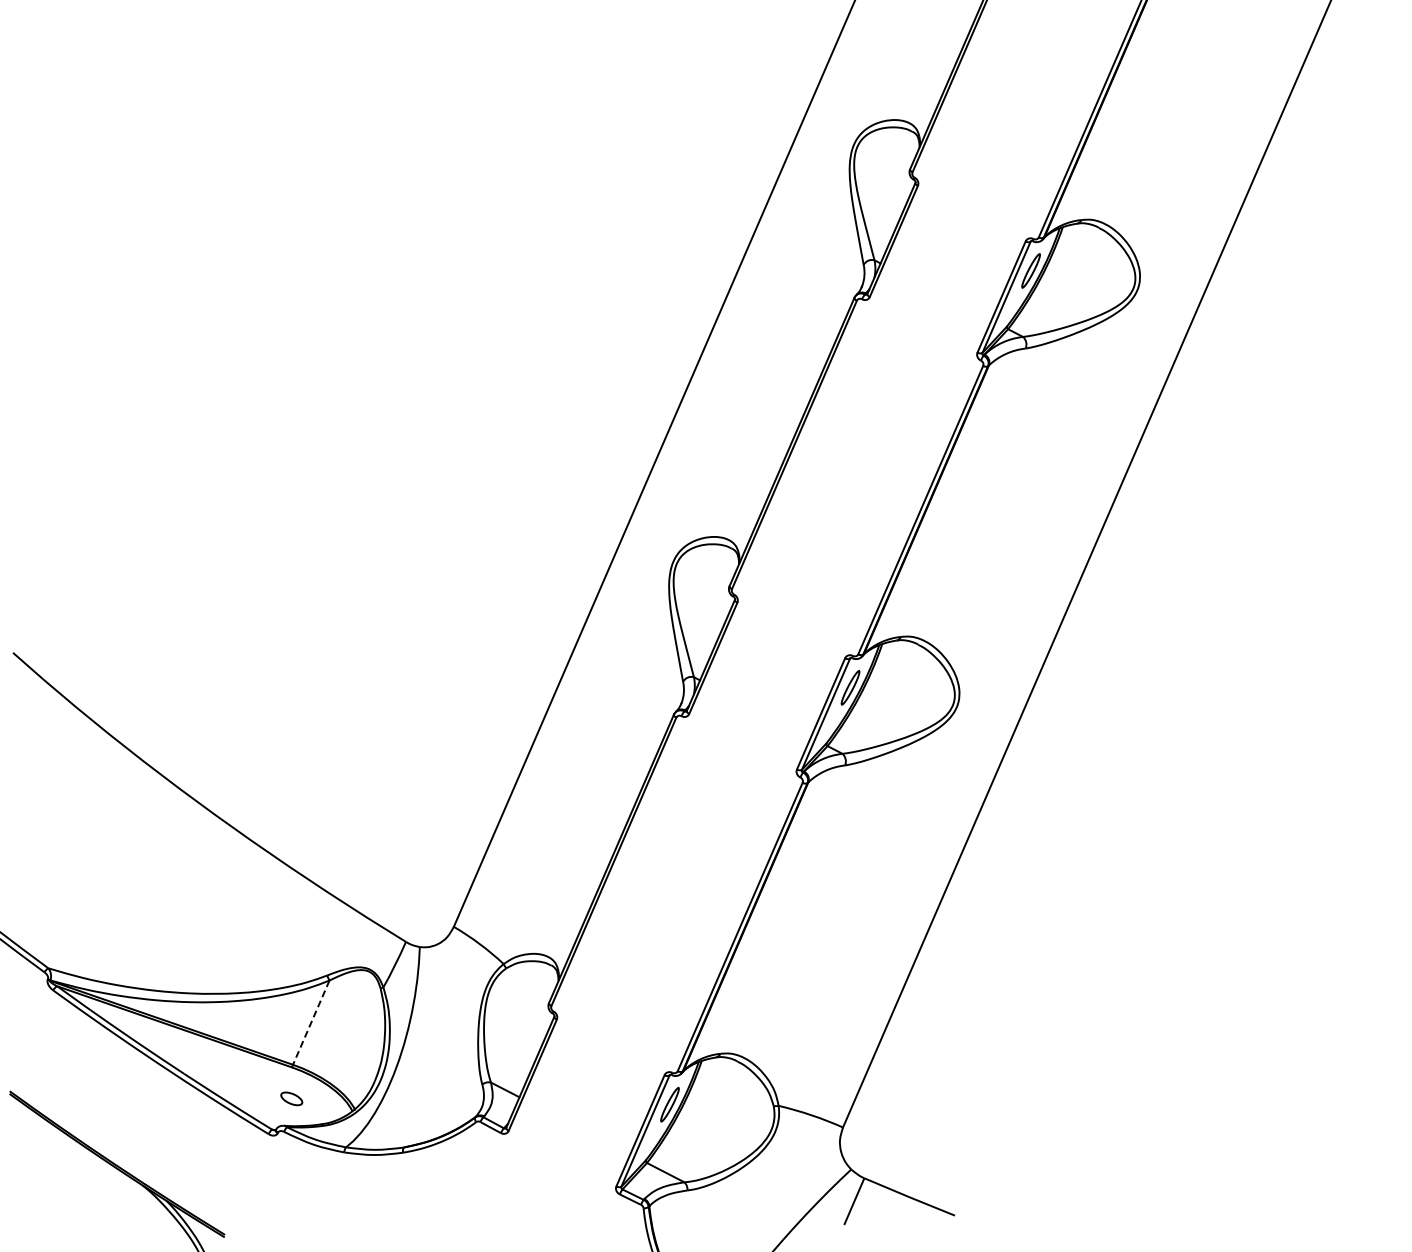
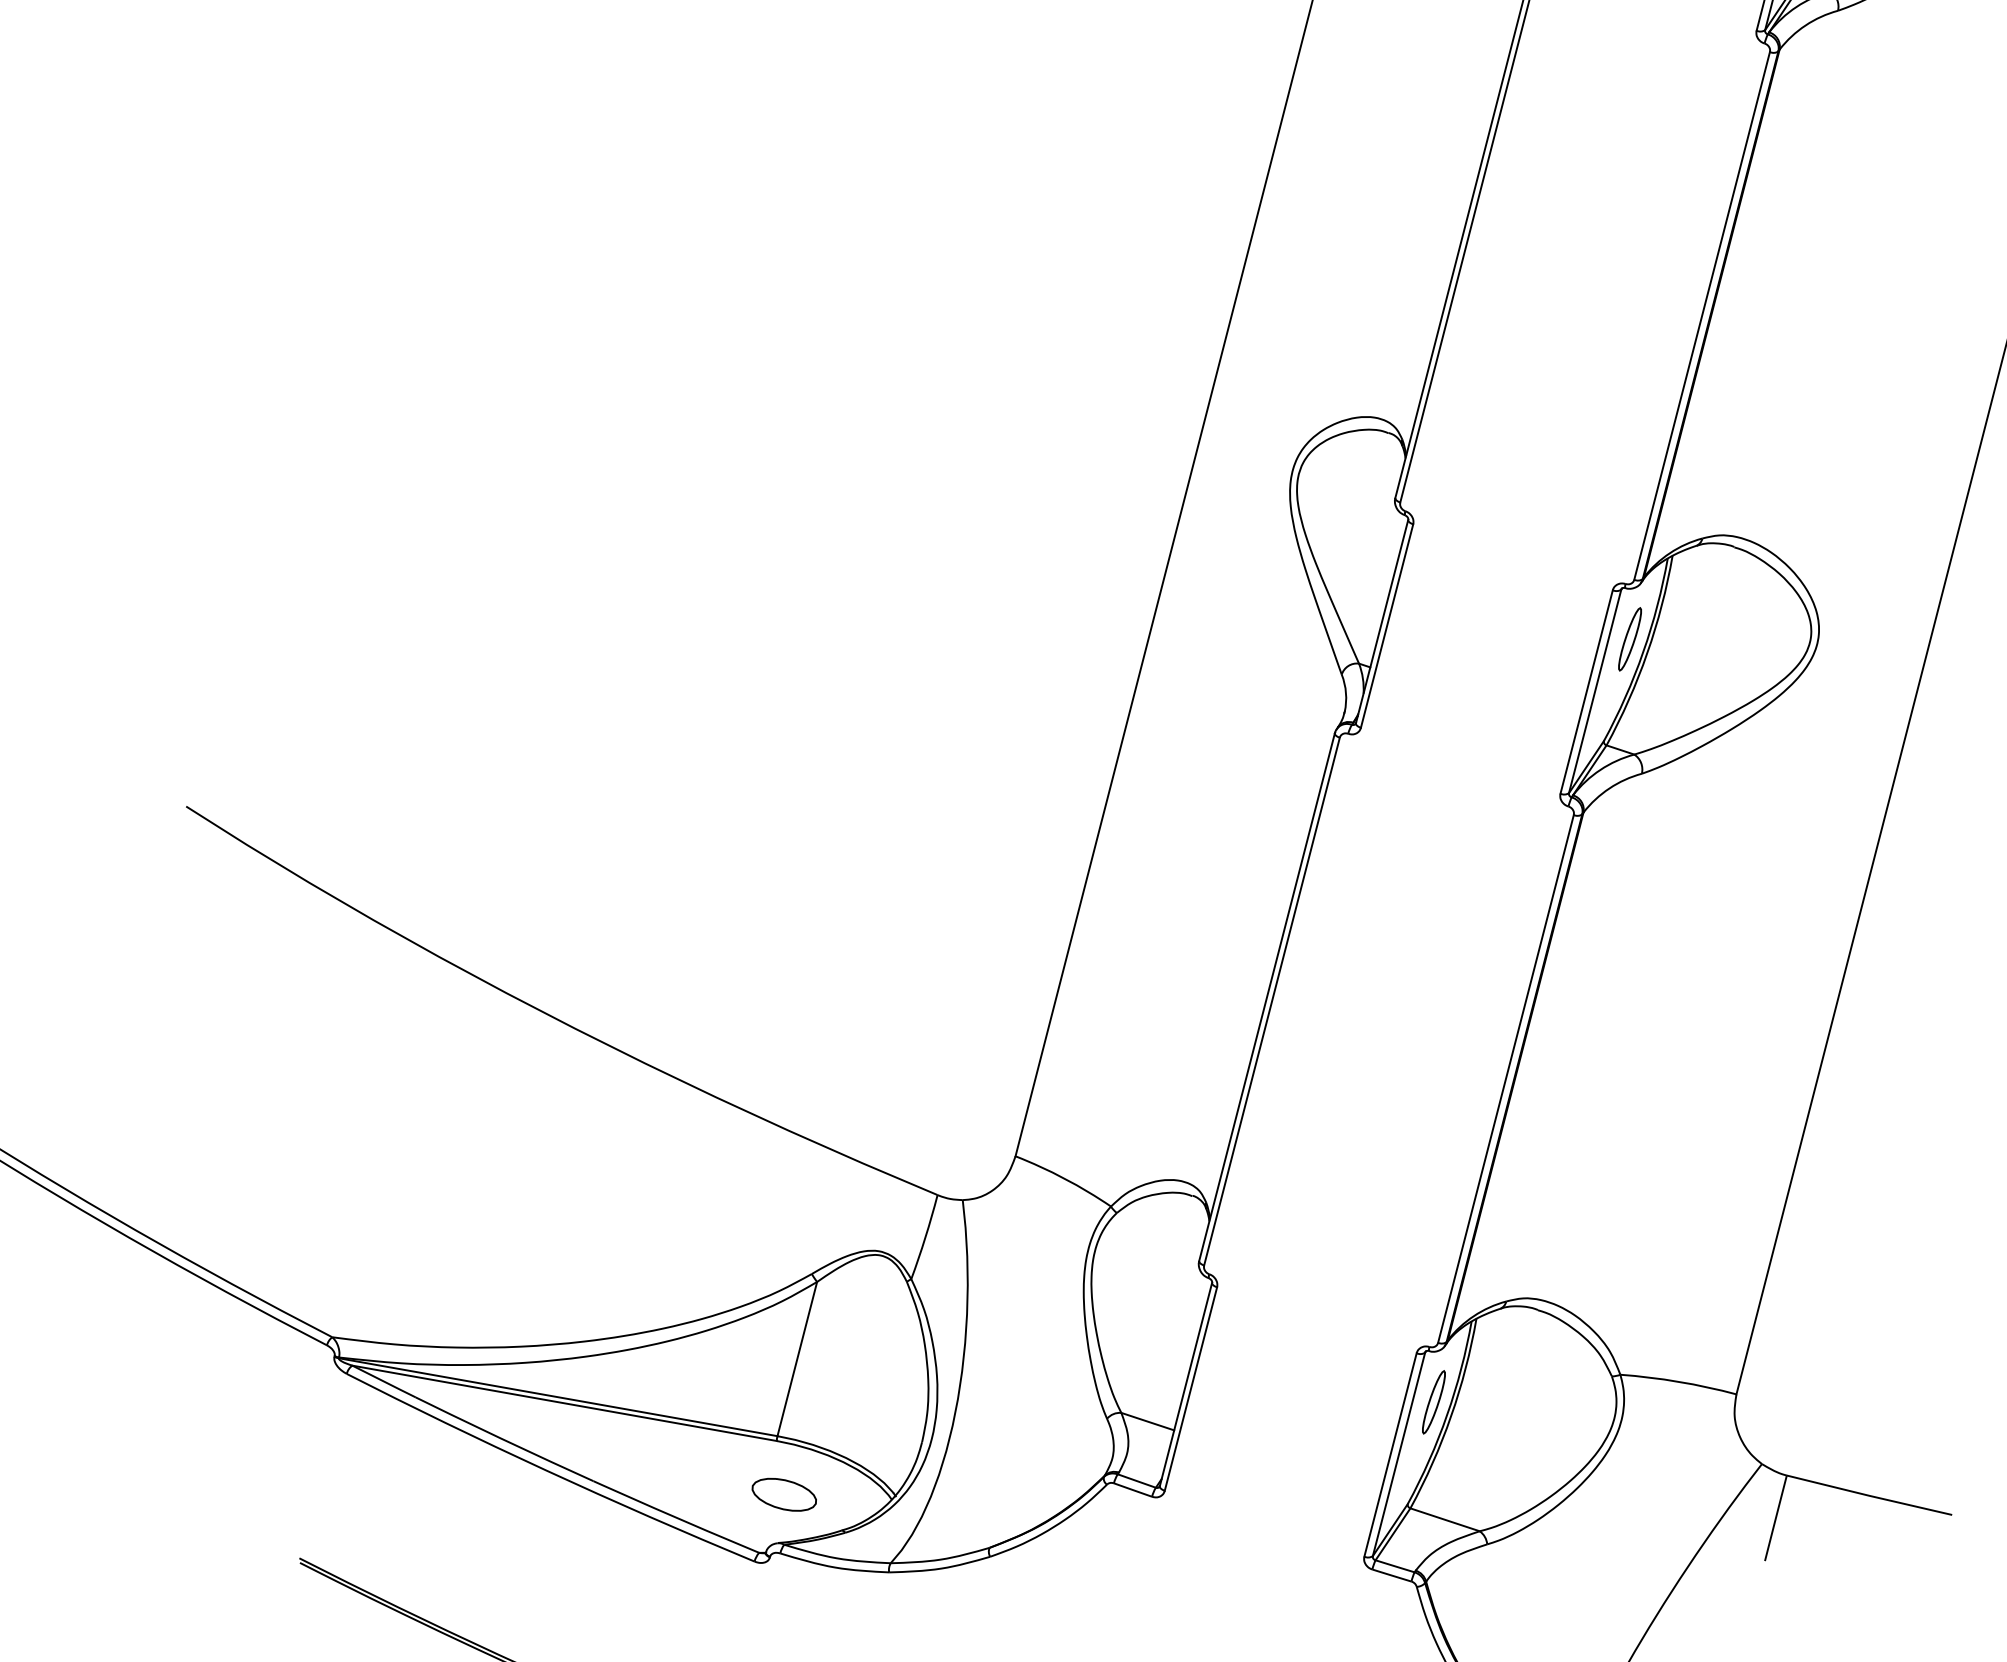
line: (311, 1022) -> (797, 1358), dashed -> solid
part: (291, 1098) -> (784, 1494), size x1.67

